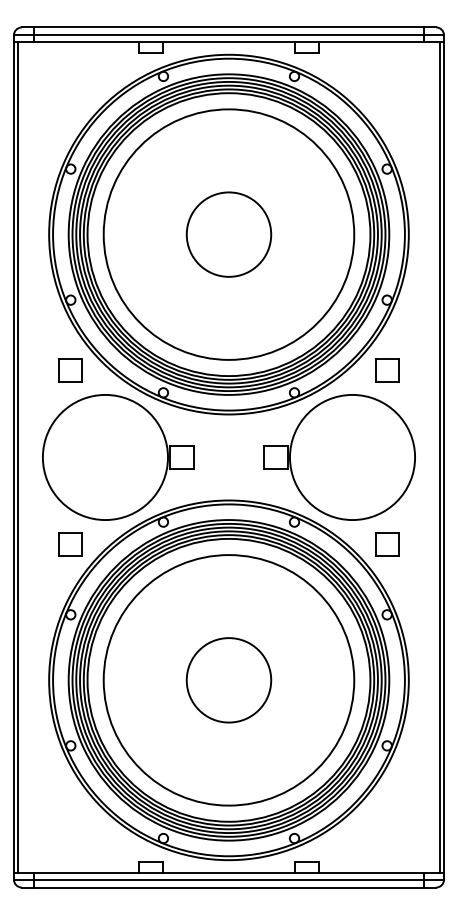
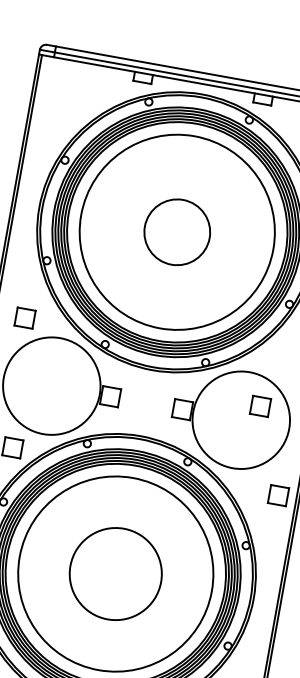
part: (70, 370) -> (25, 318), moved
part: (387, 370) -> (260, 406), moved
part: (387, 544) -> (278, 495), moved
circle: (228, 680) -> (115, 574), size x1.4

